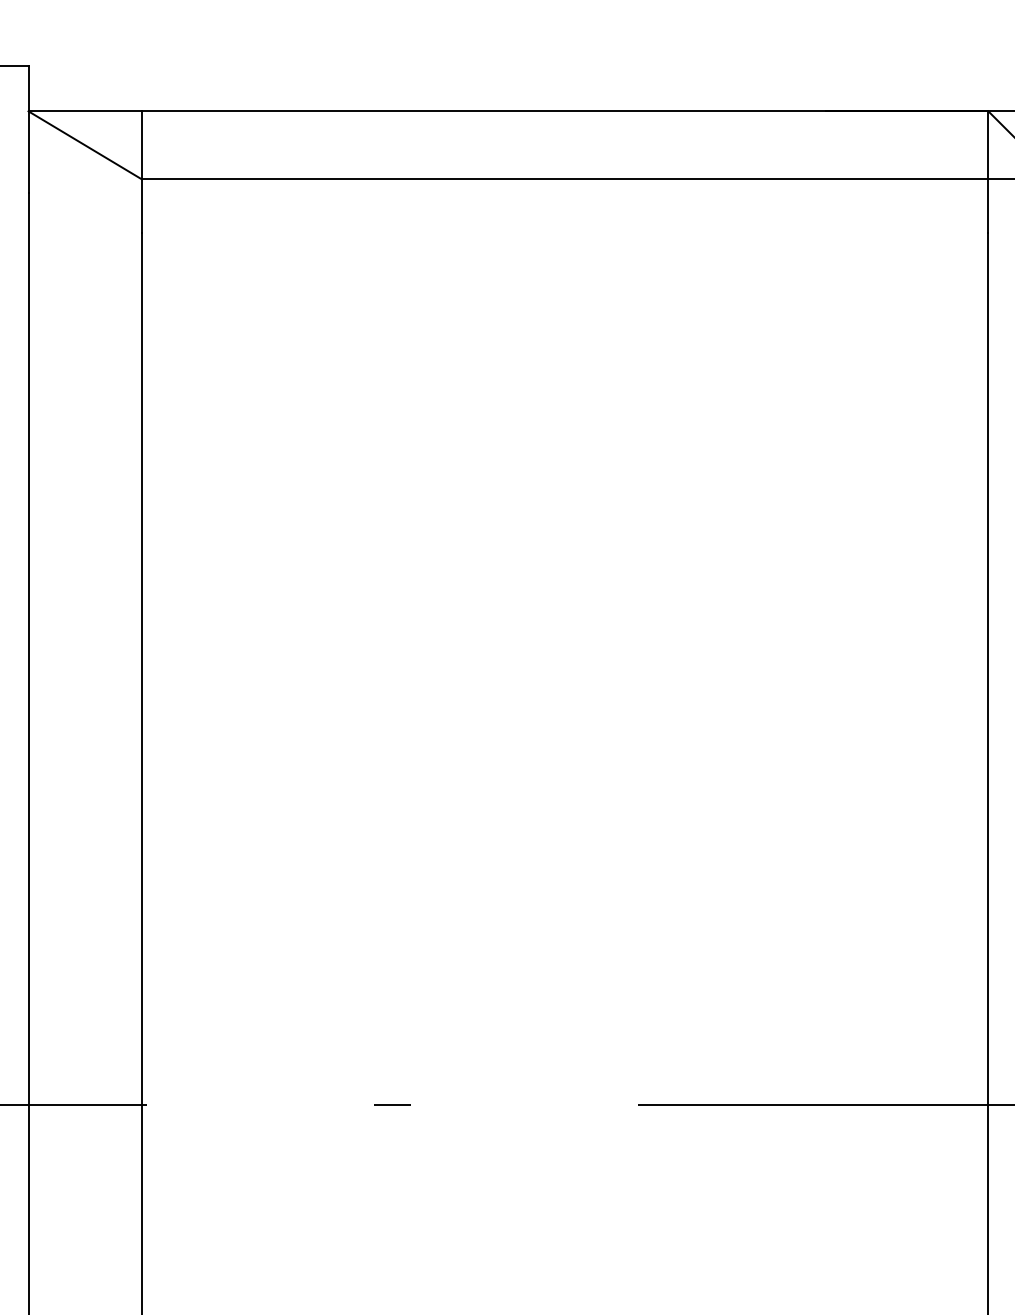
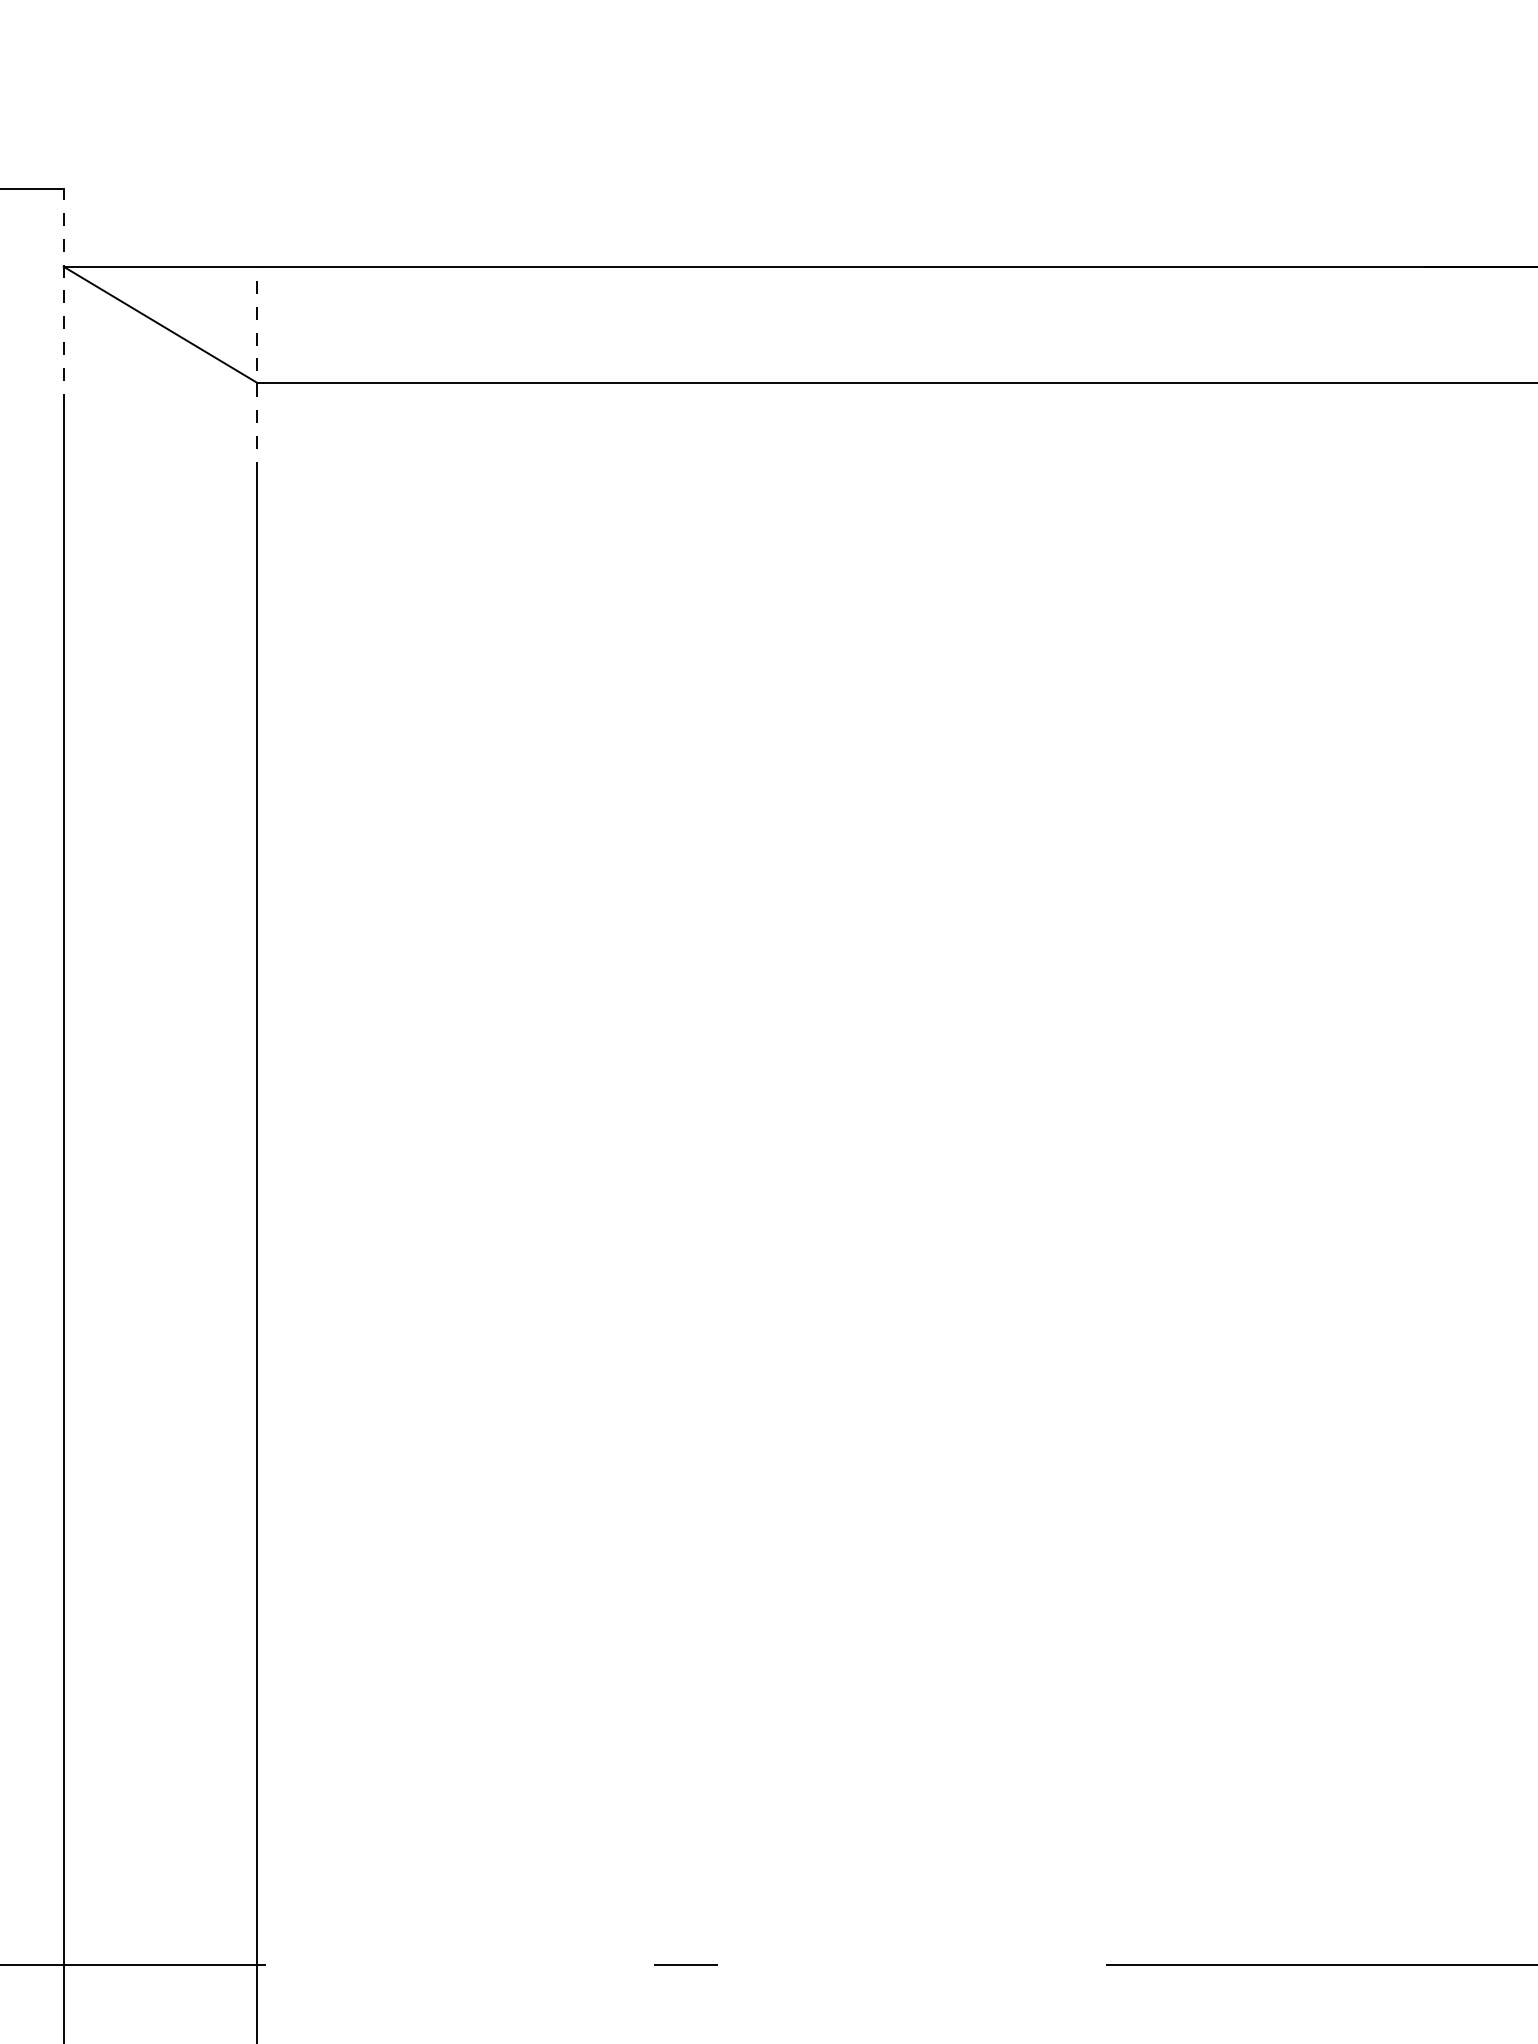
line: (28, 129) -> (63, 297), solid -> dashed
line: (141, 172) -> (256, 371), solid -> dashed

